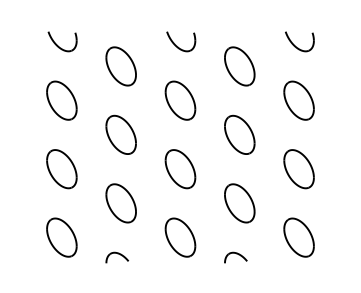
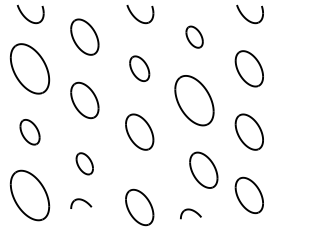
part: (239, 66) -> (194, 37), size x0.6
part: (61, 100) -> (29, 68), size x1.4
part: (180, 100) -> (139, 68), size x0.7
part: (239, 134) -> (194, 100), size x1.4
part: (61, 169) -> (29, 132), size x0.7
part: (120, 203) -> (84, 163), size x0.6
part: (239, 203) -> (203, 170), moved
part: (61, 237) -> (29, 195), size x1.4
part: (180, 237) -> (139, 207), moved
part: (117, 257) -> (81, 203), moved

